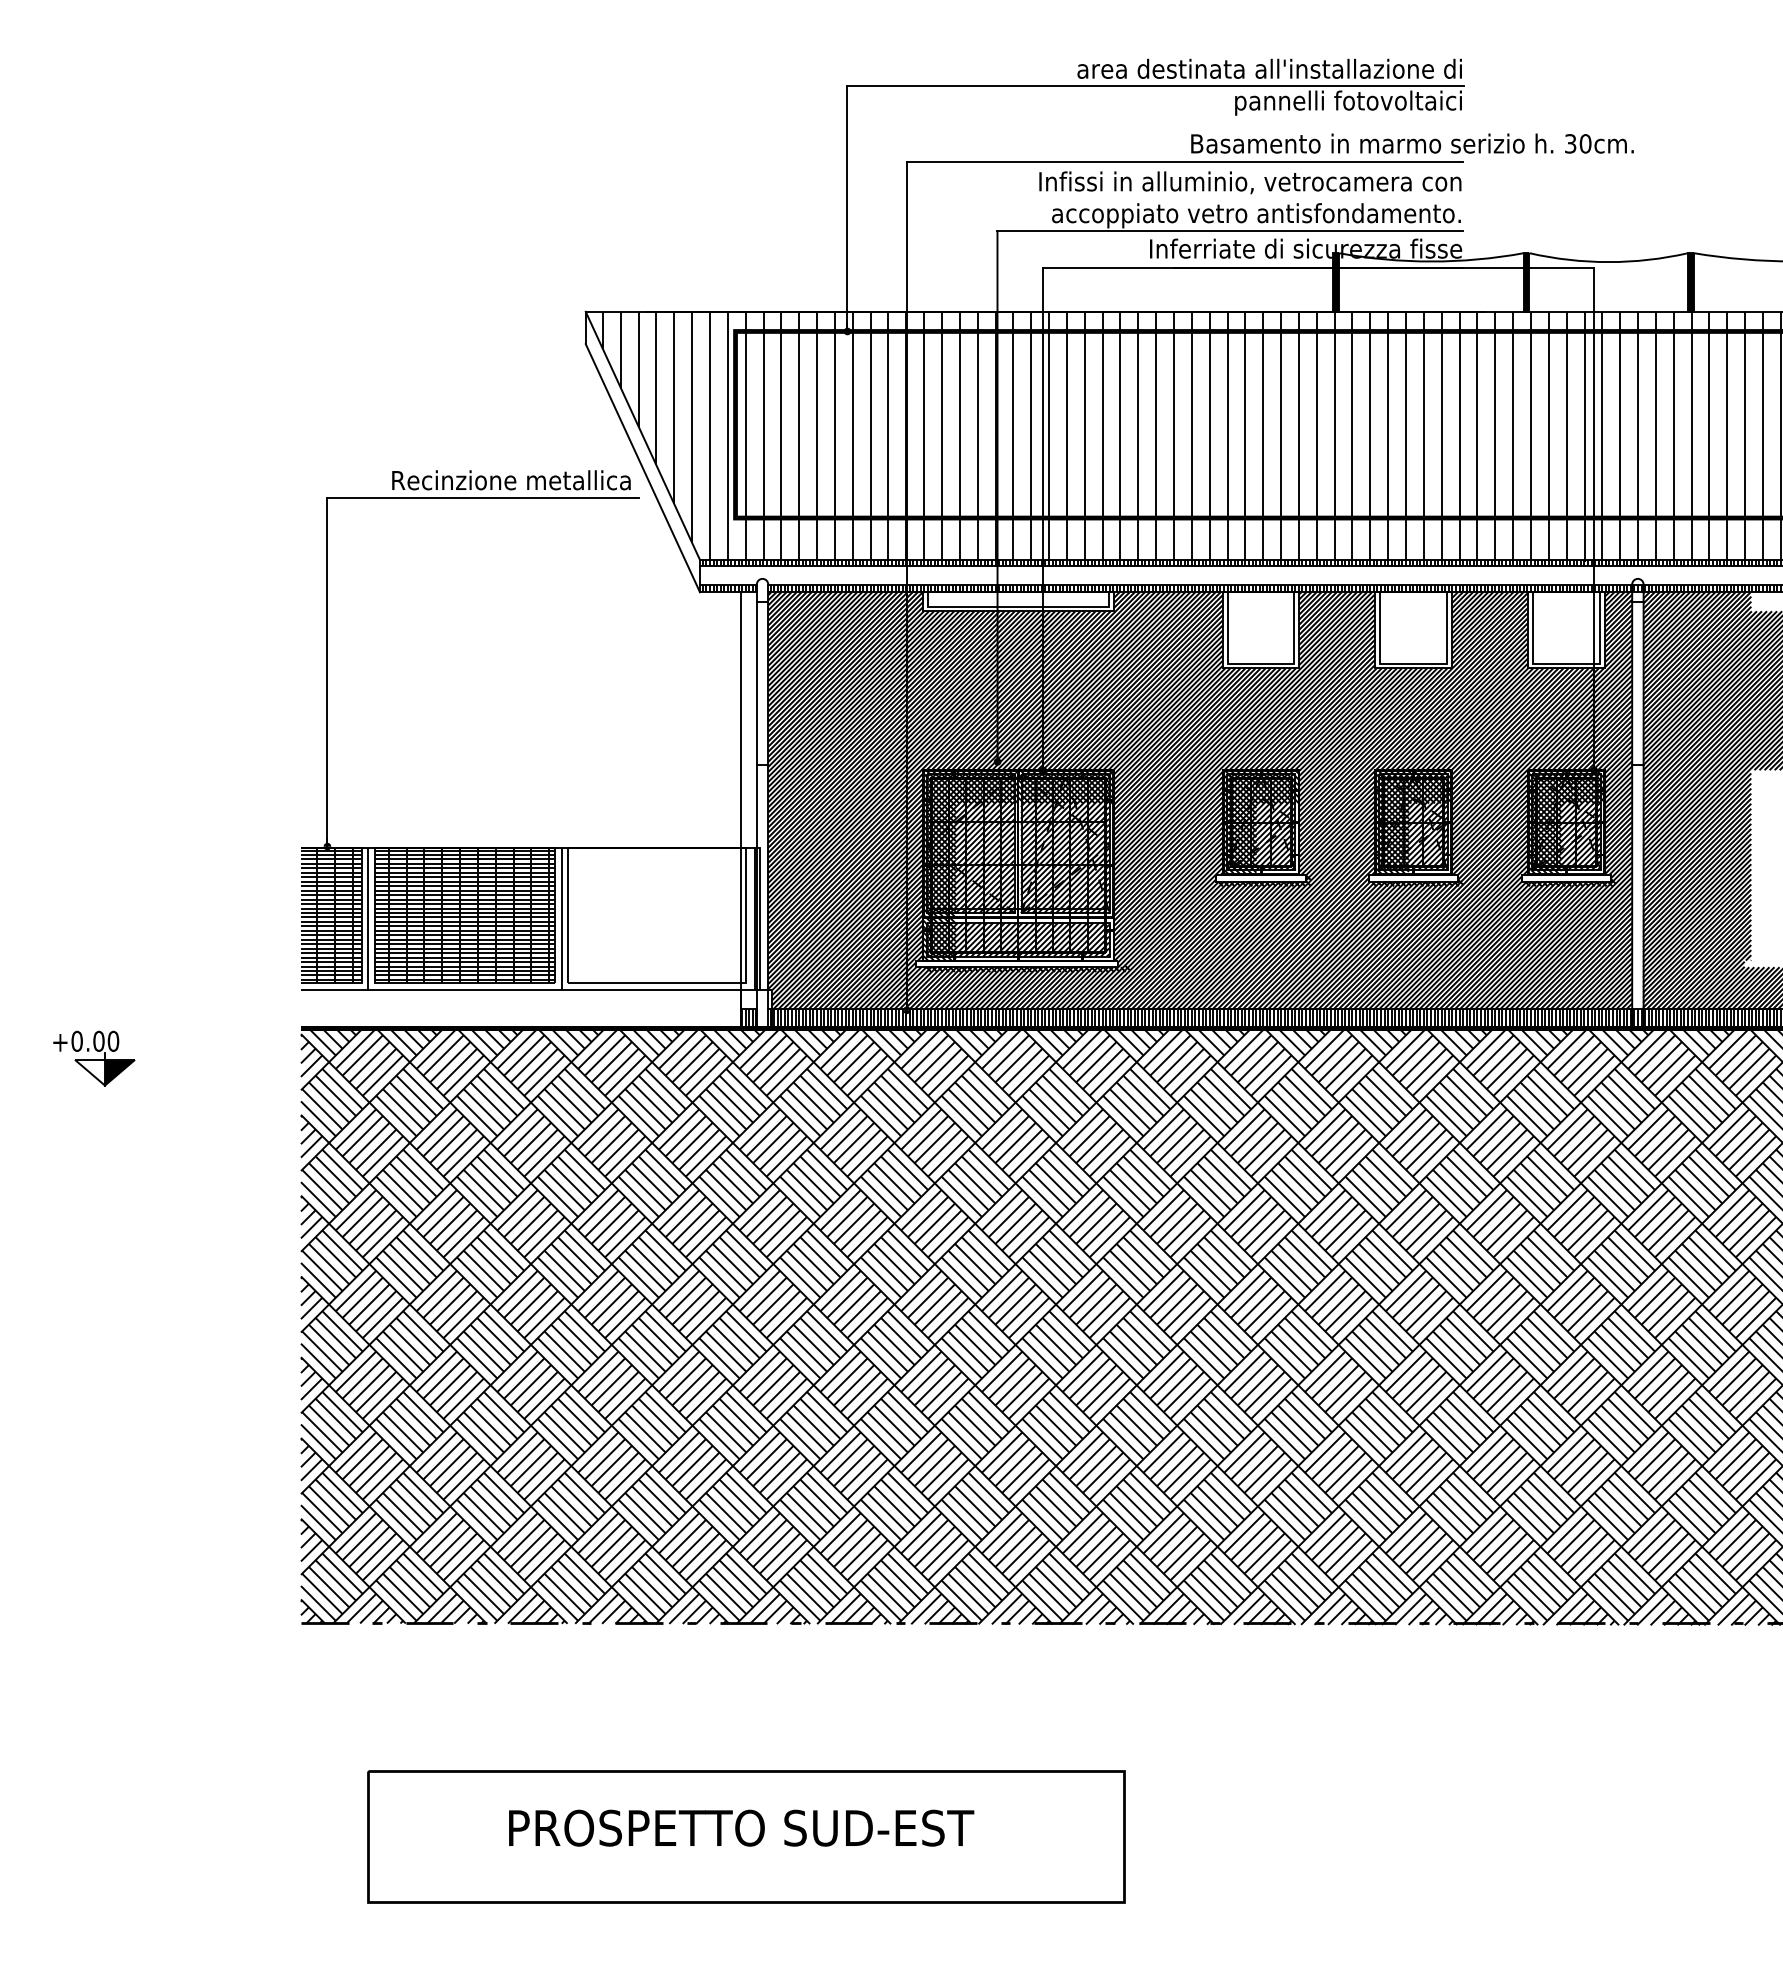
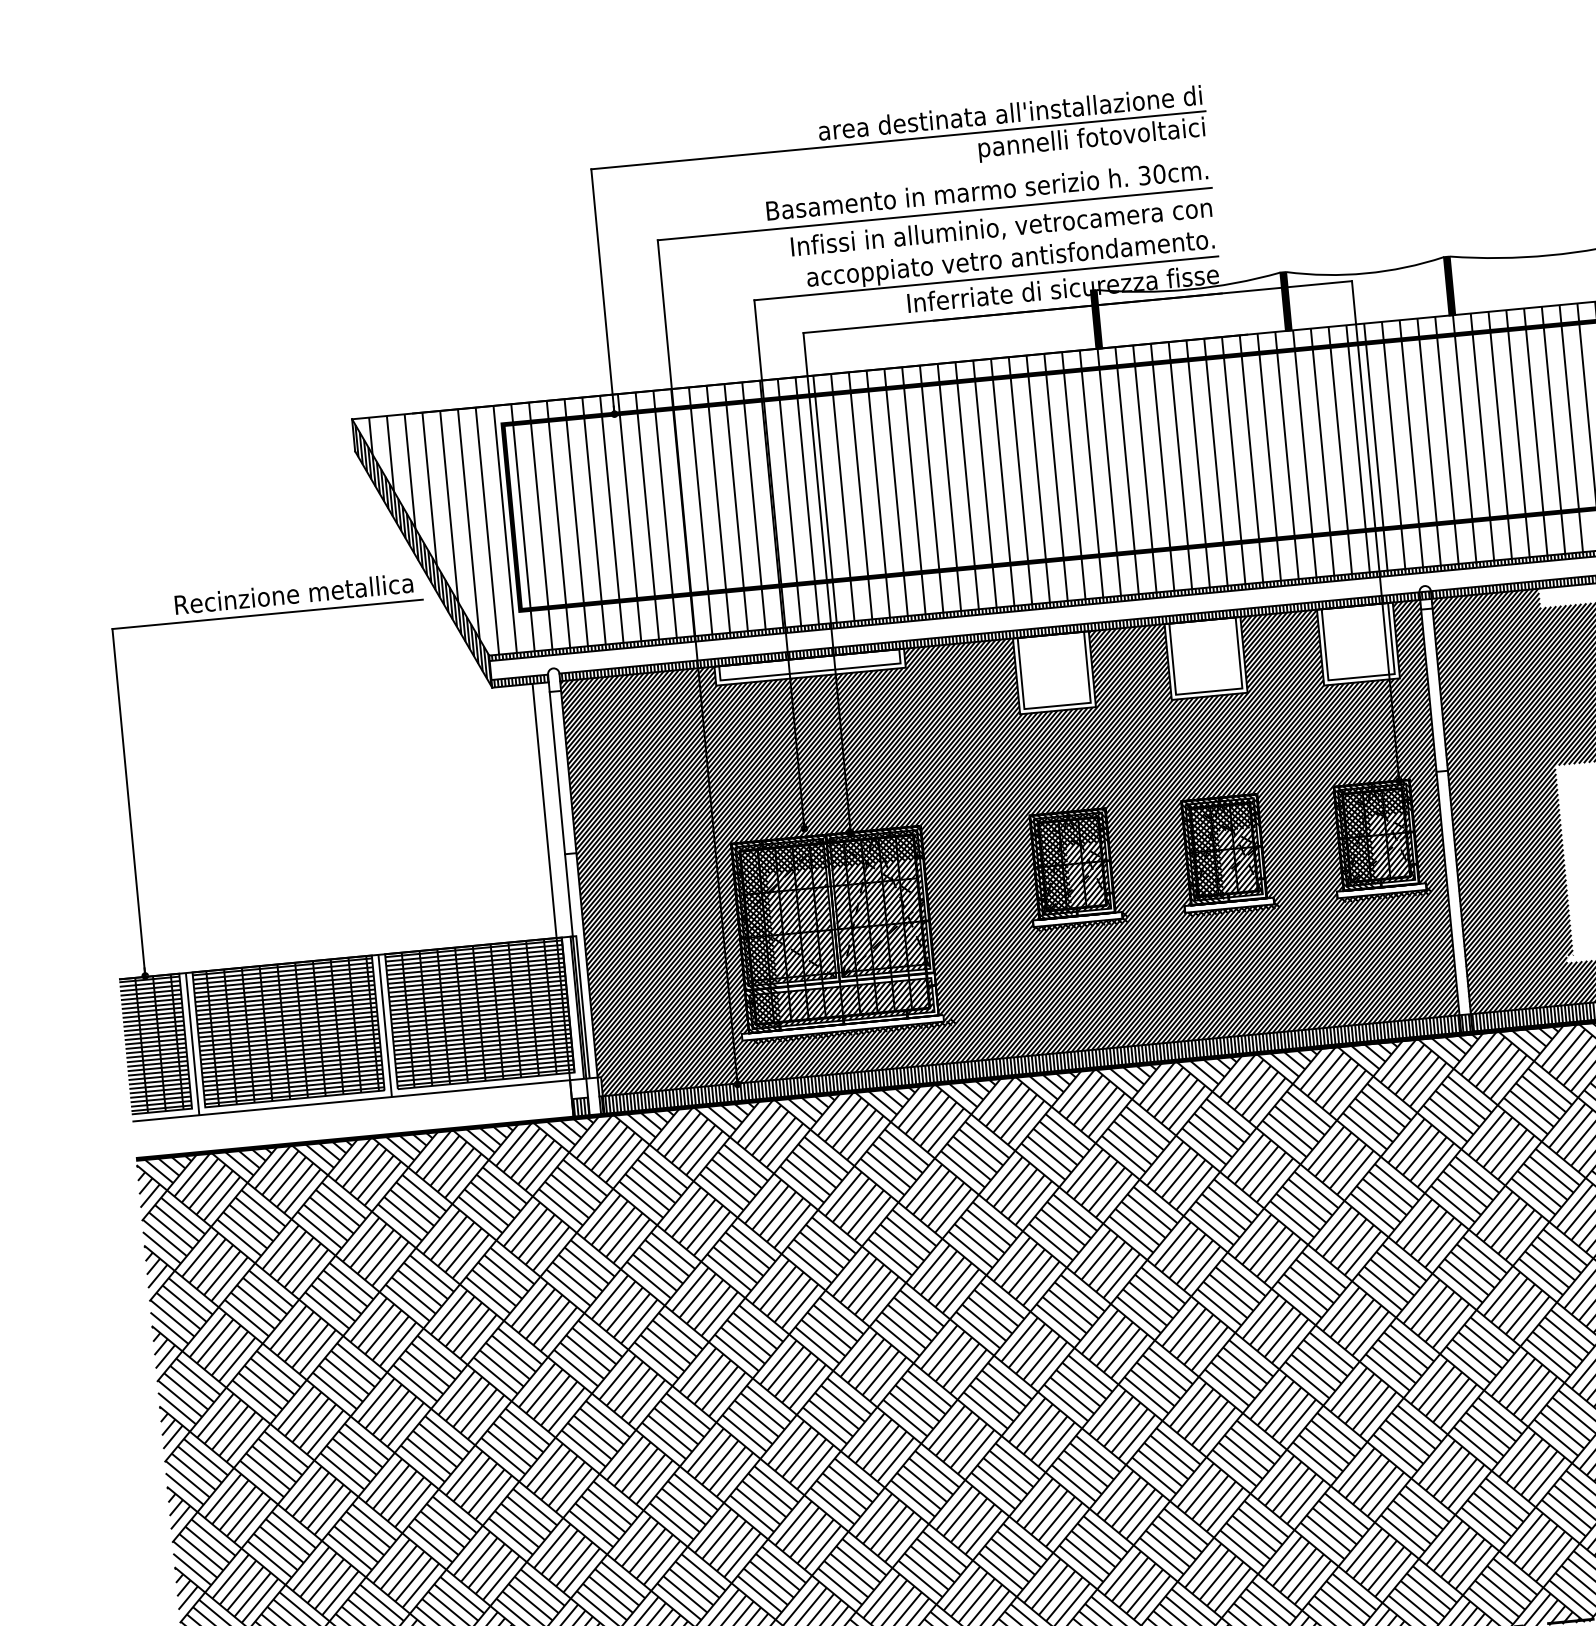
text: (1412, 143) -> (987, 190), moved
hatch: (643, 453) -> (422, 554), added
hatch: (656, 915) -> (479, 1013), added

